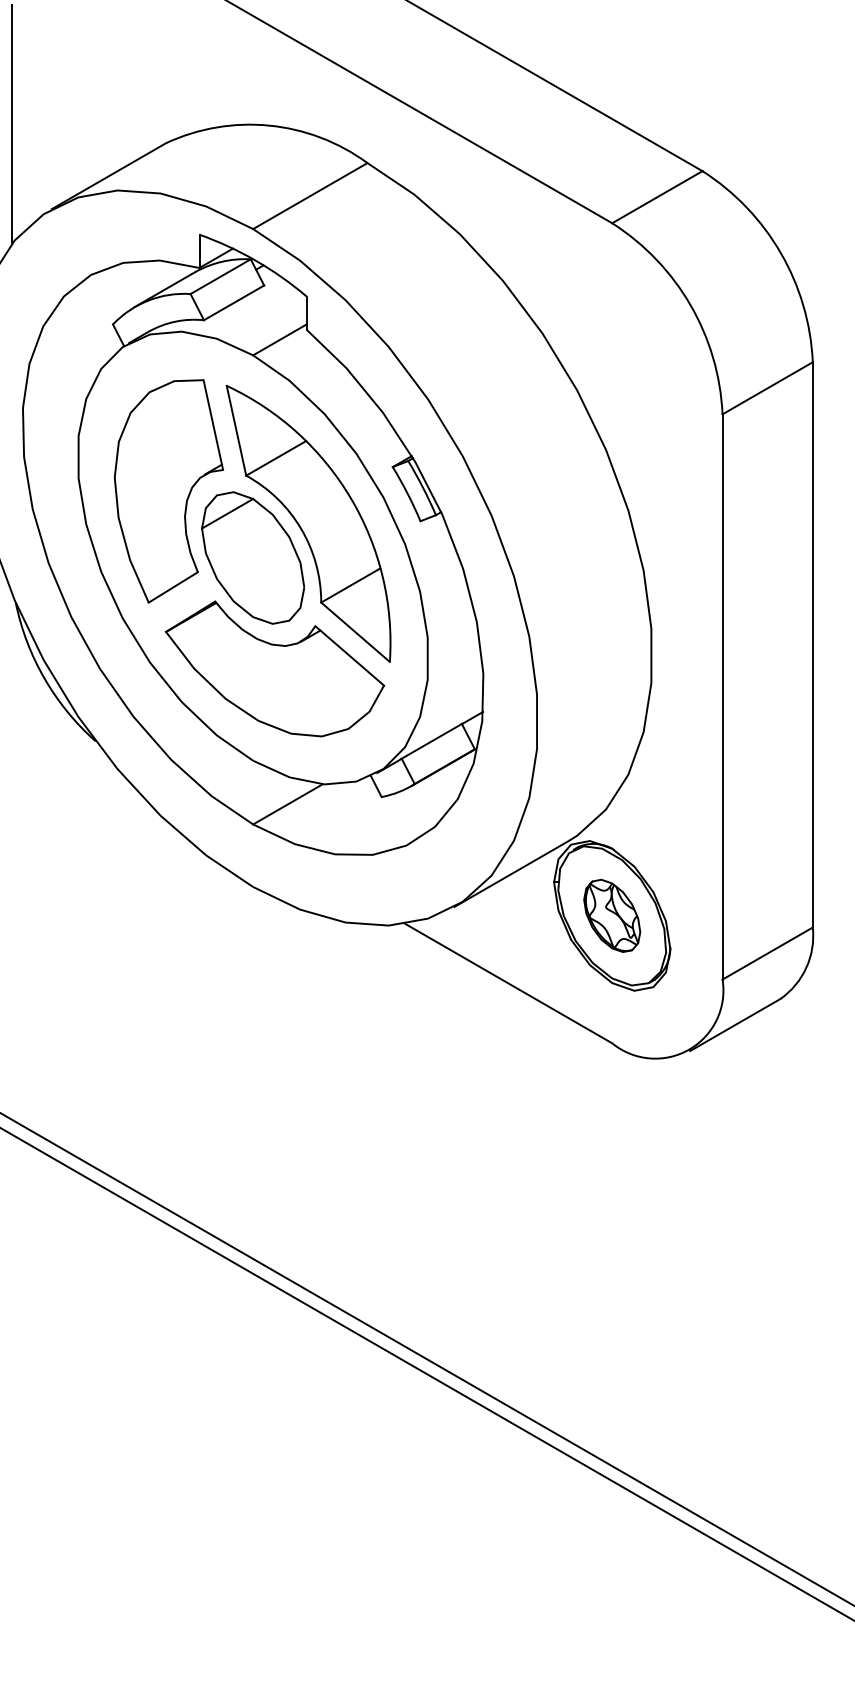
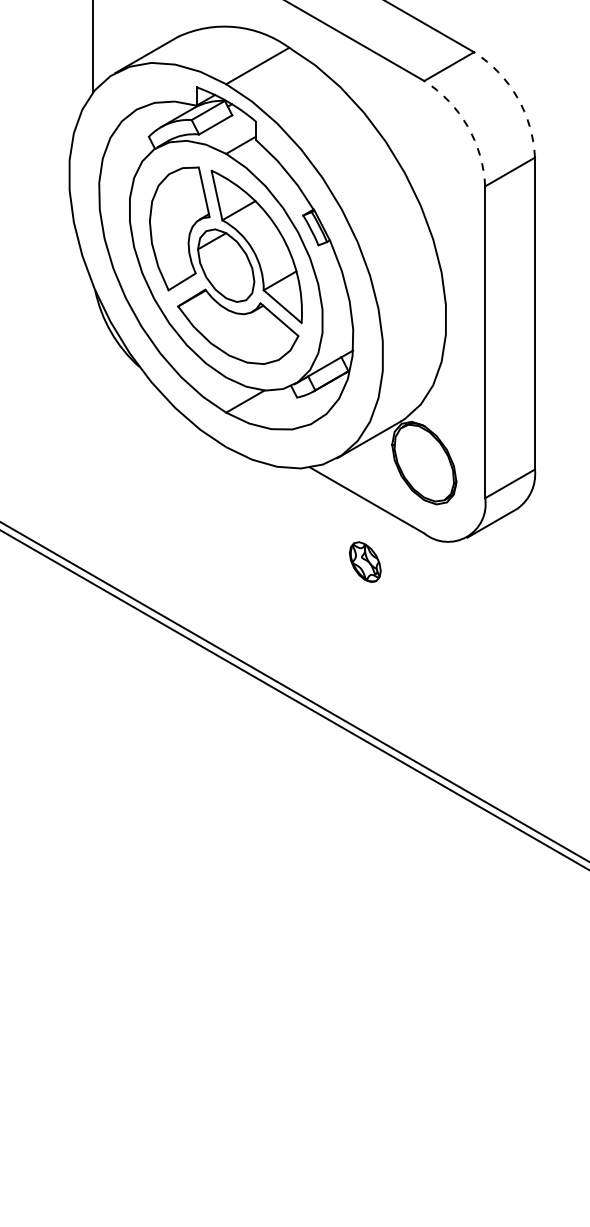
arc: (781, 253) -> (517, 97), solid -> dashed
arc: (690, 305) -> (467, 126), solid -> dashed
part: (612, 914) -> (365, 561), moved

